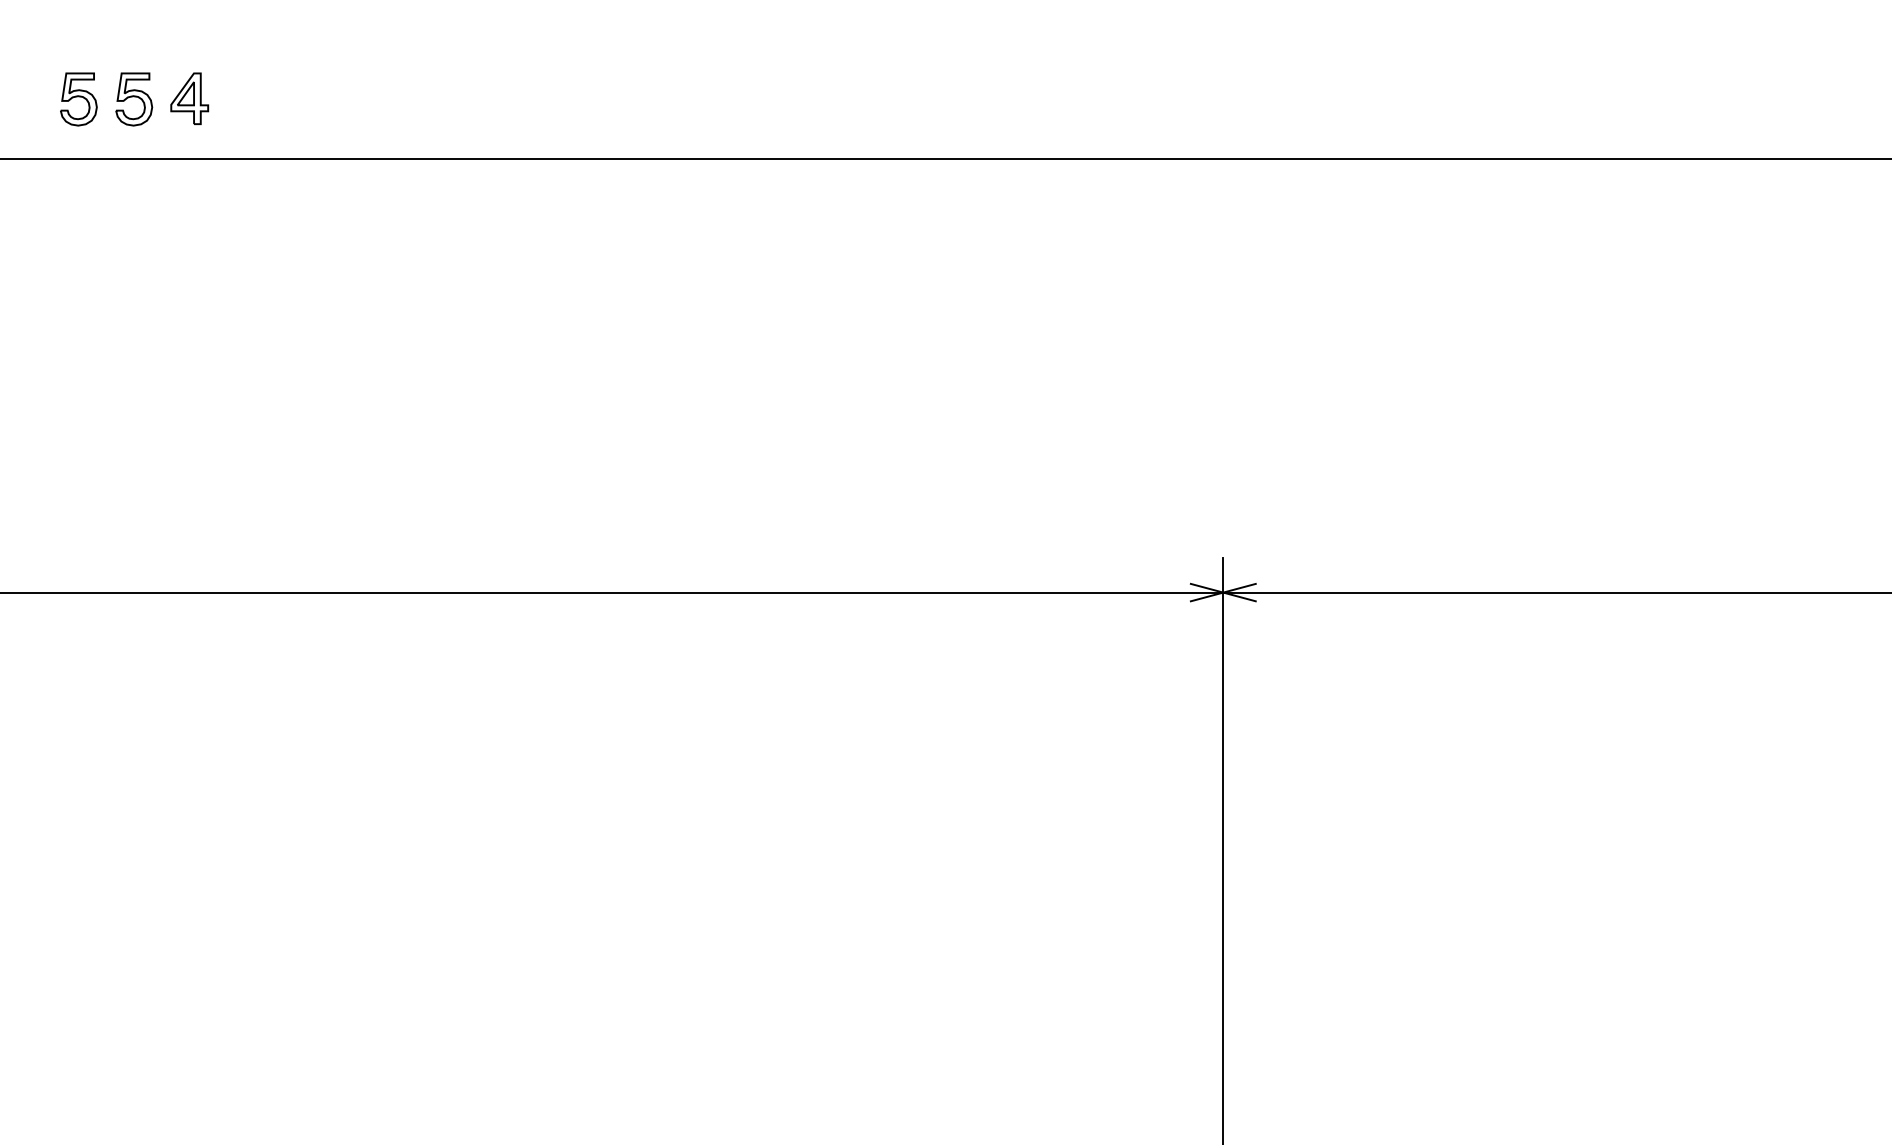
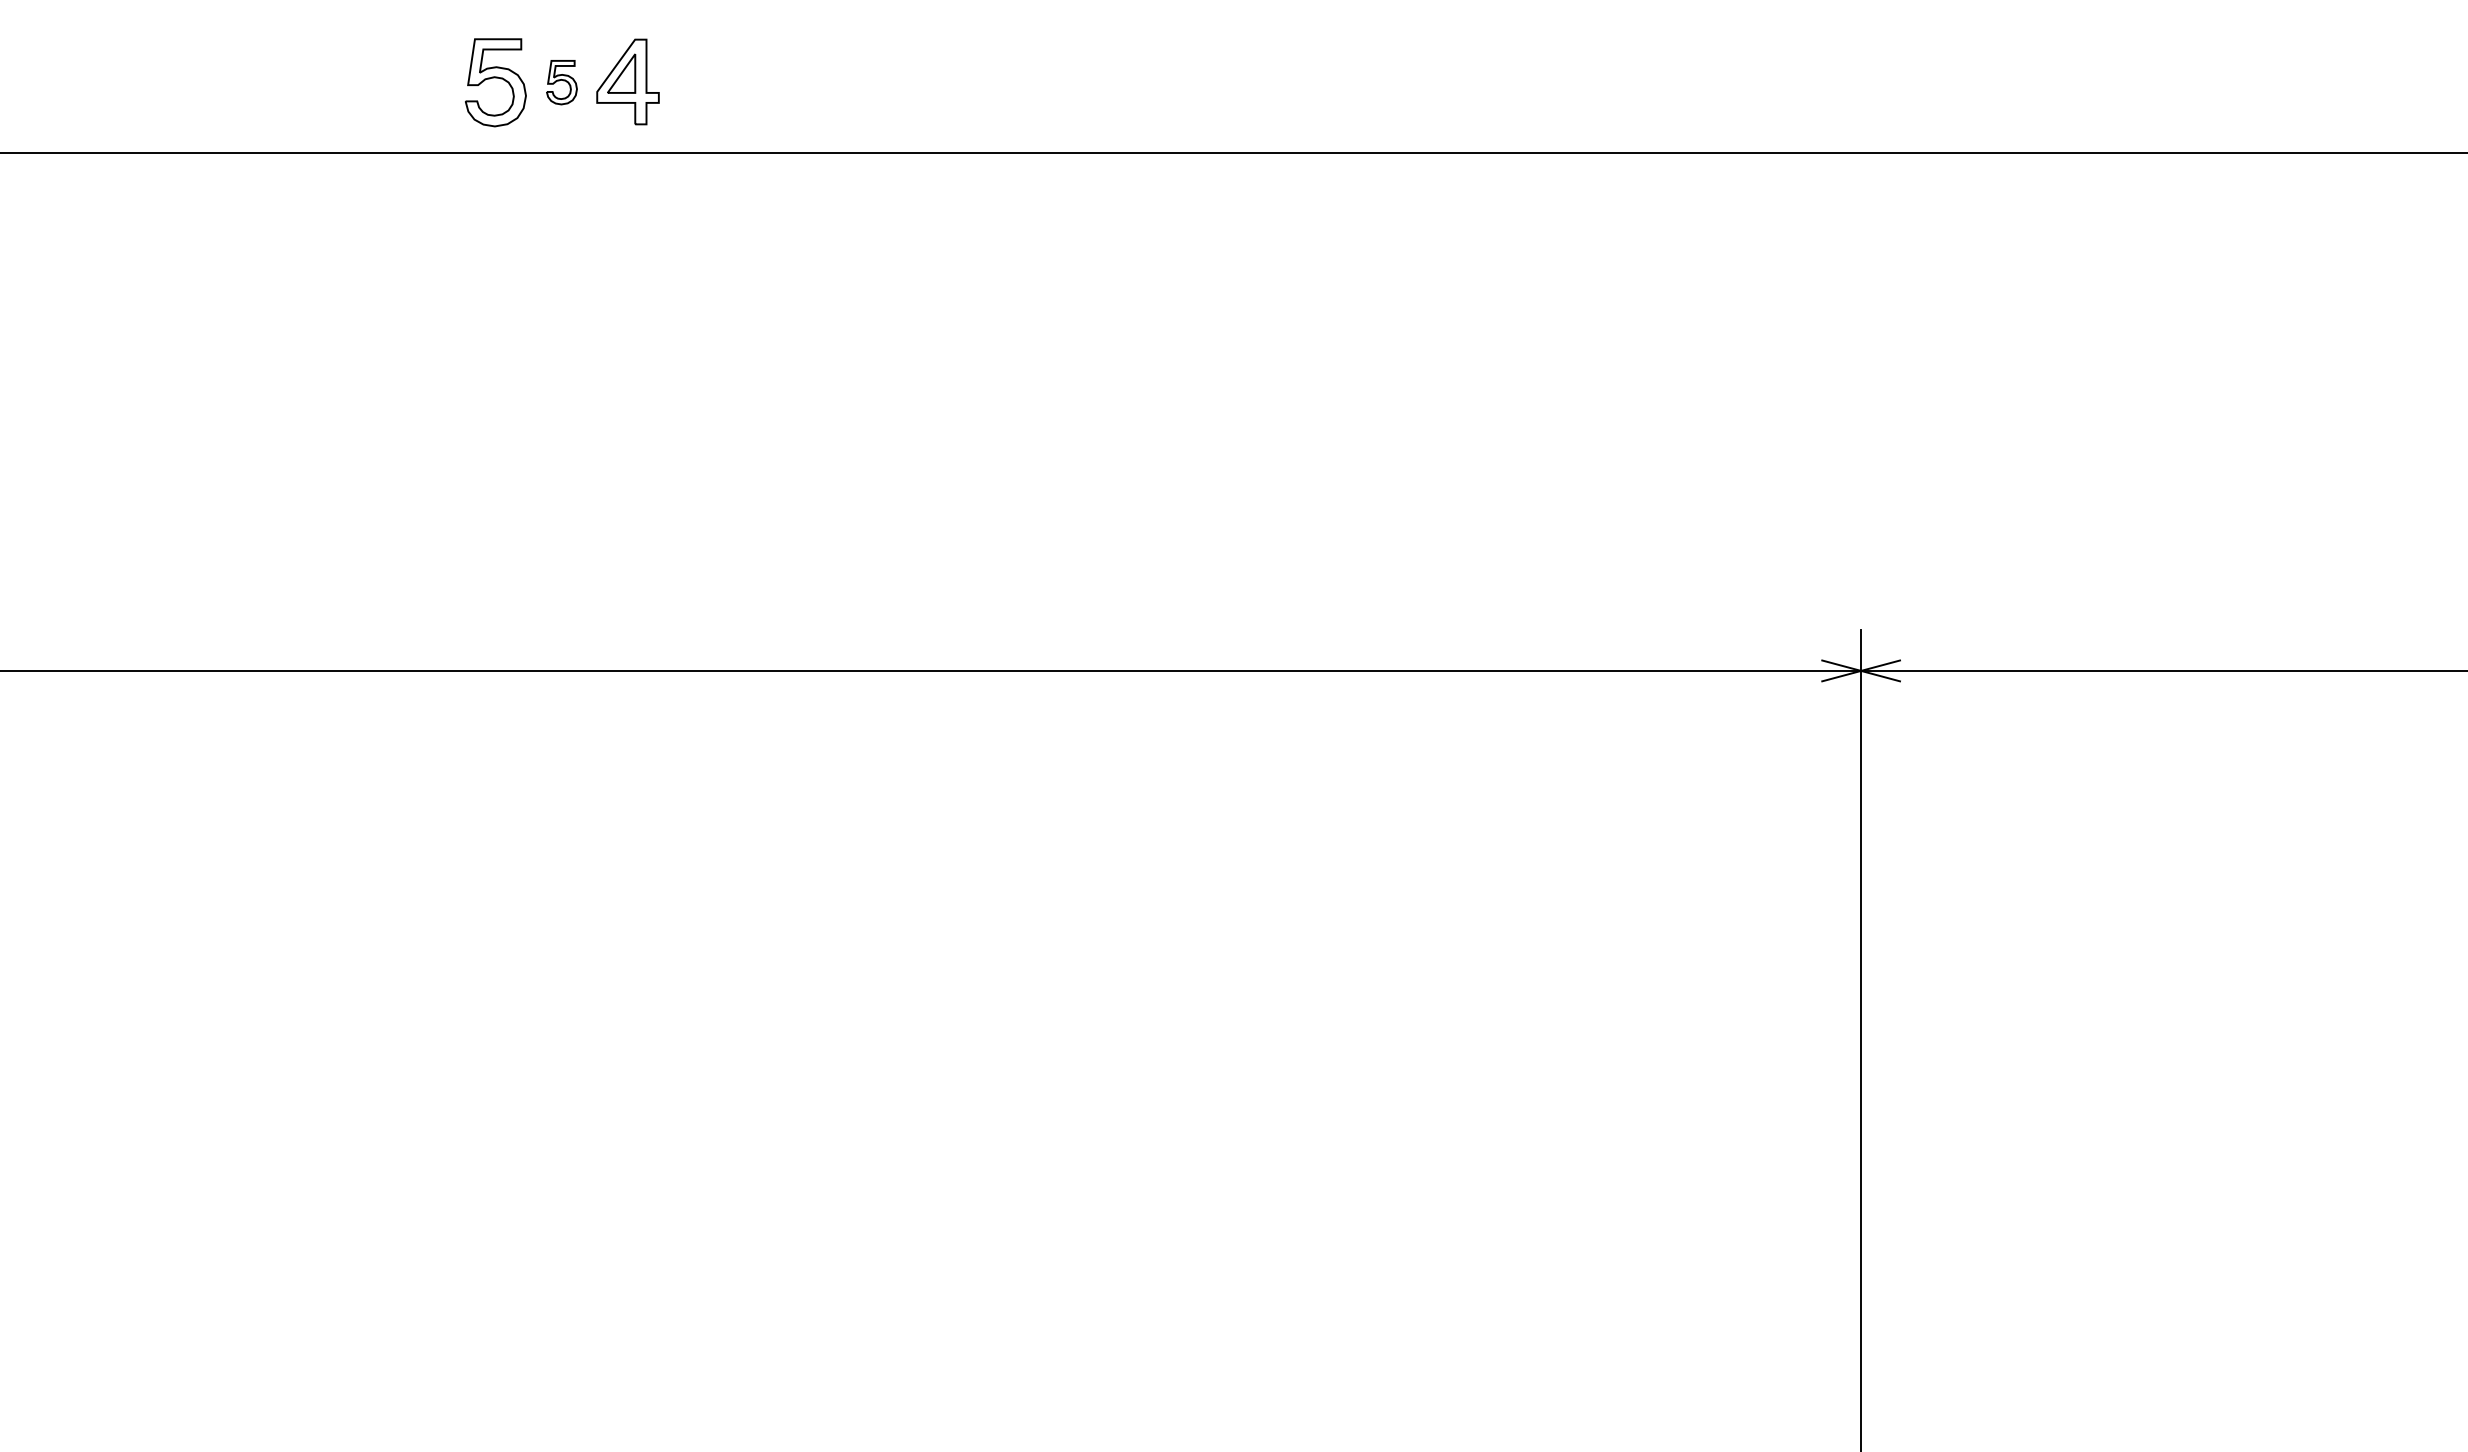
part: (190, 98) -> (628, 81), size x1.4
part: (78, 99) -> (495, 82), size x1.4
part: (133, 99) -> (561, 82), size x0.7

